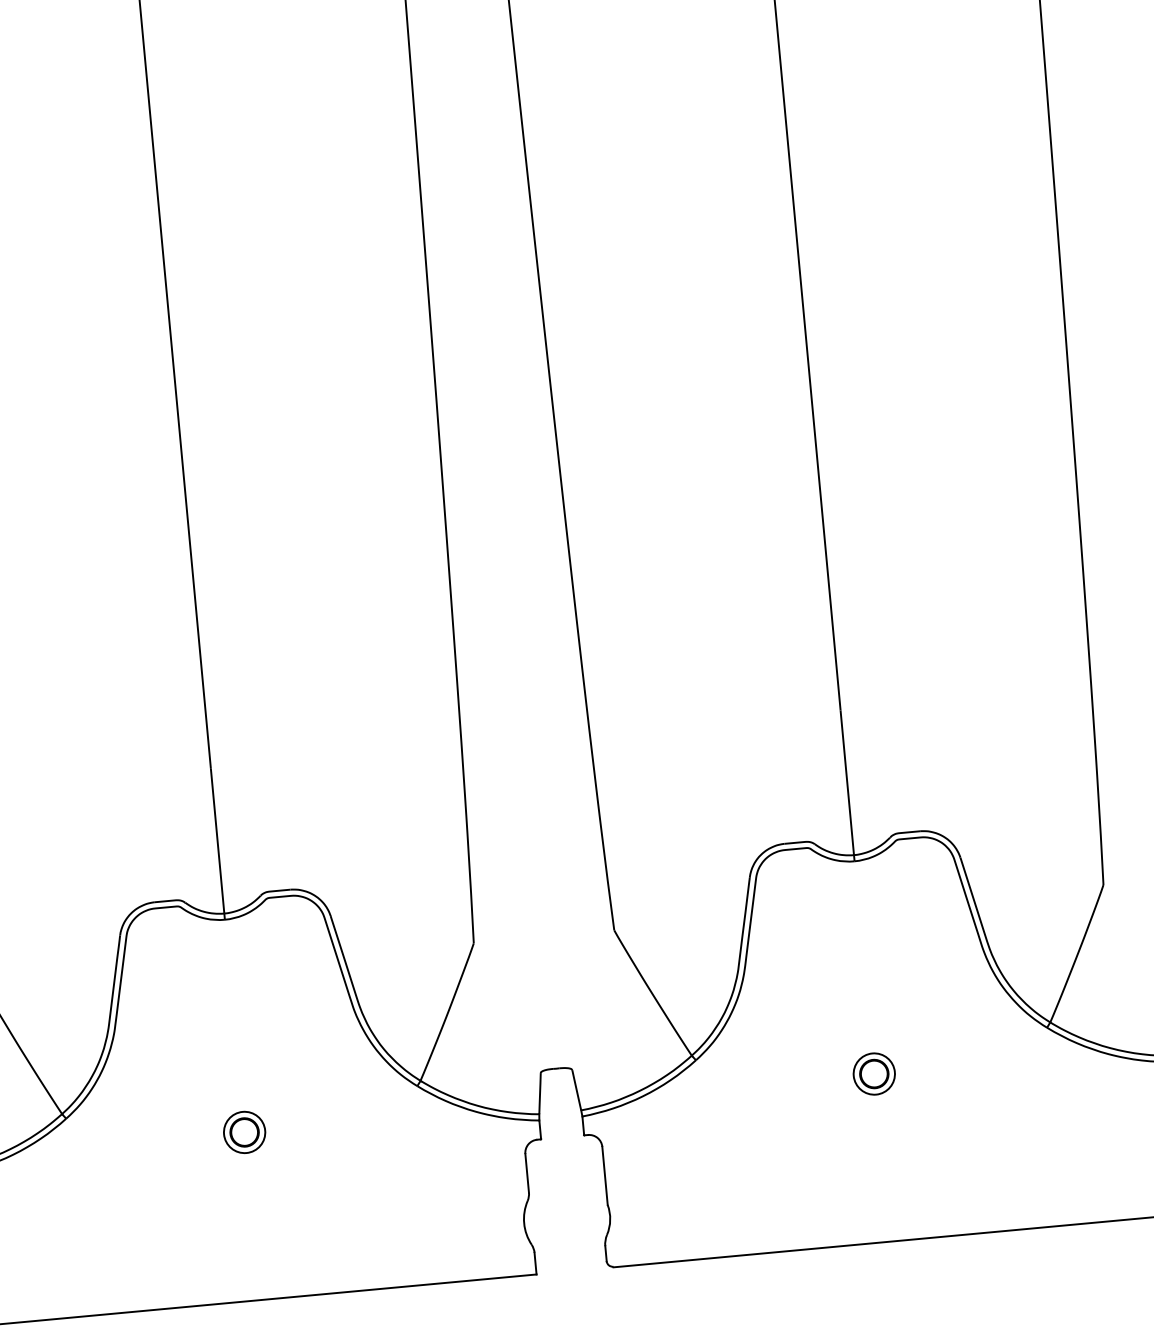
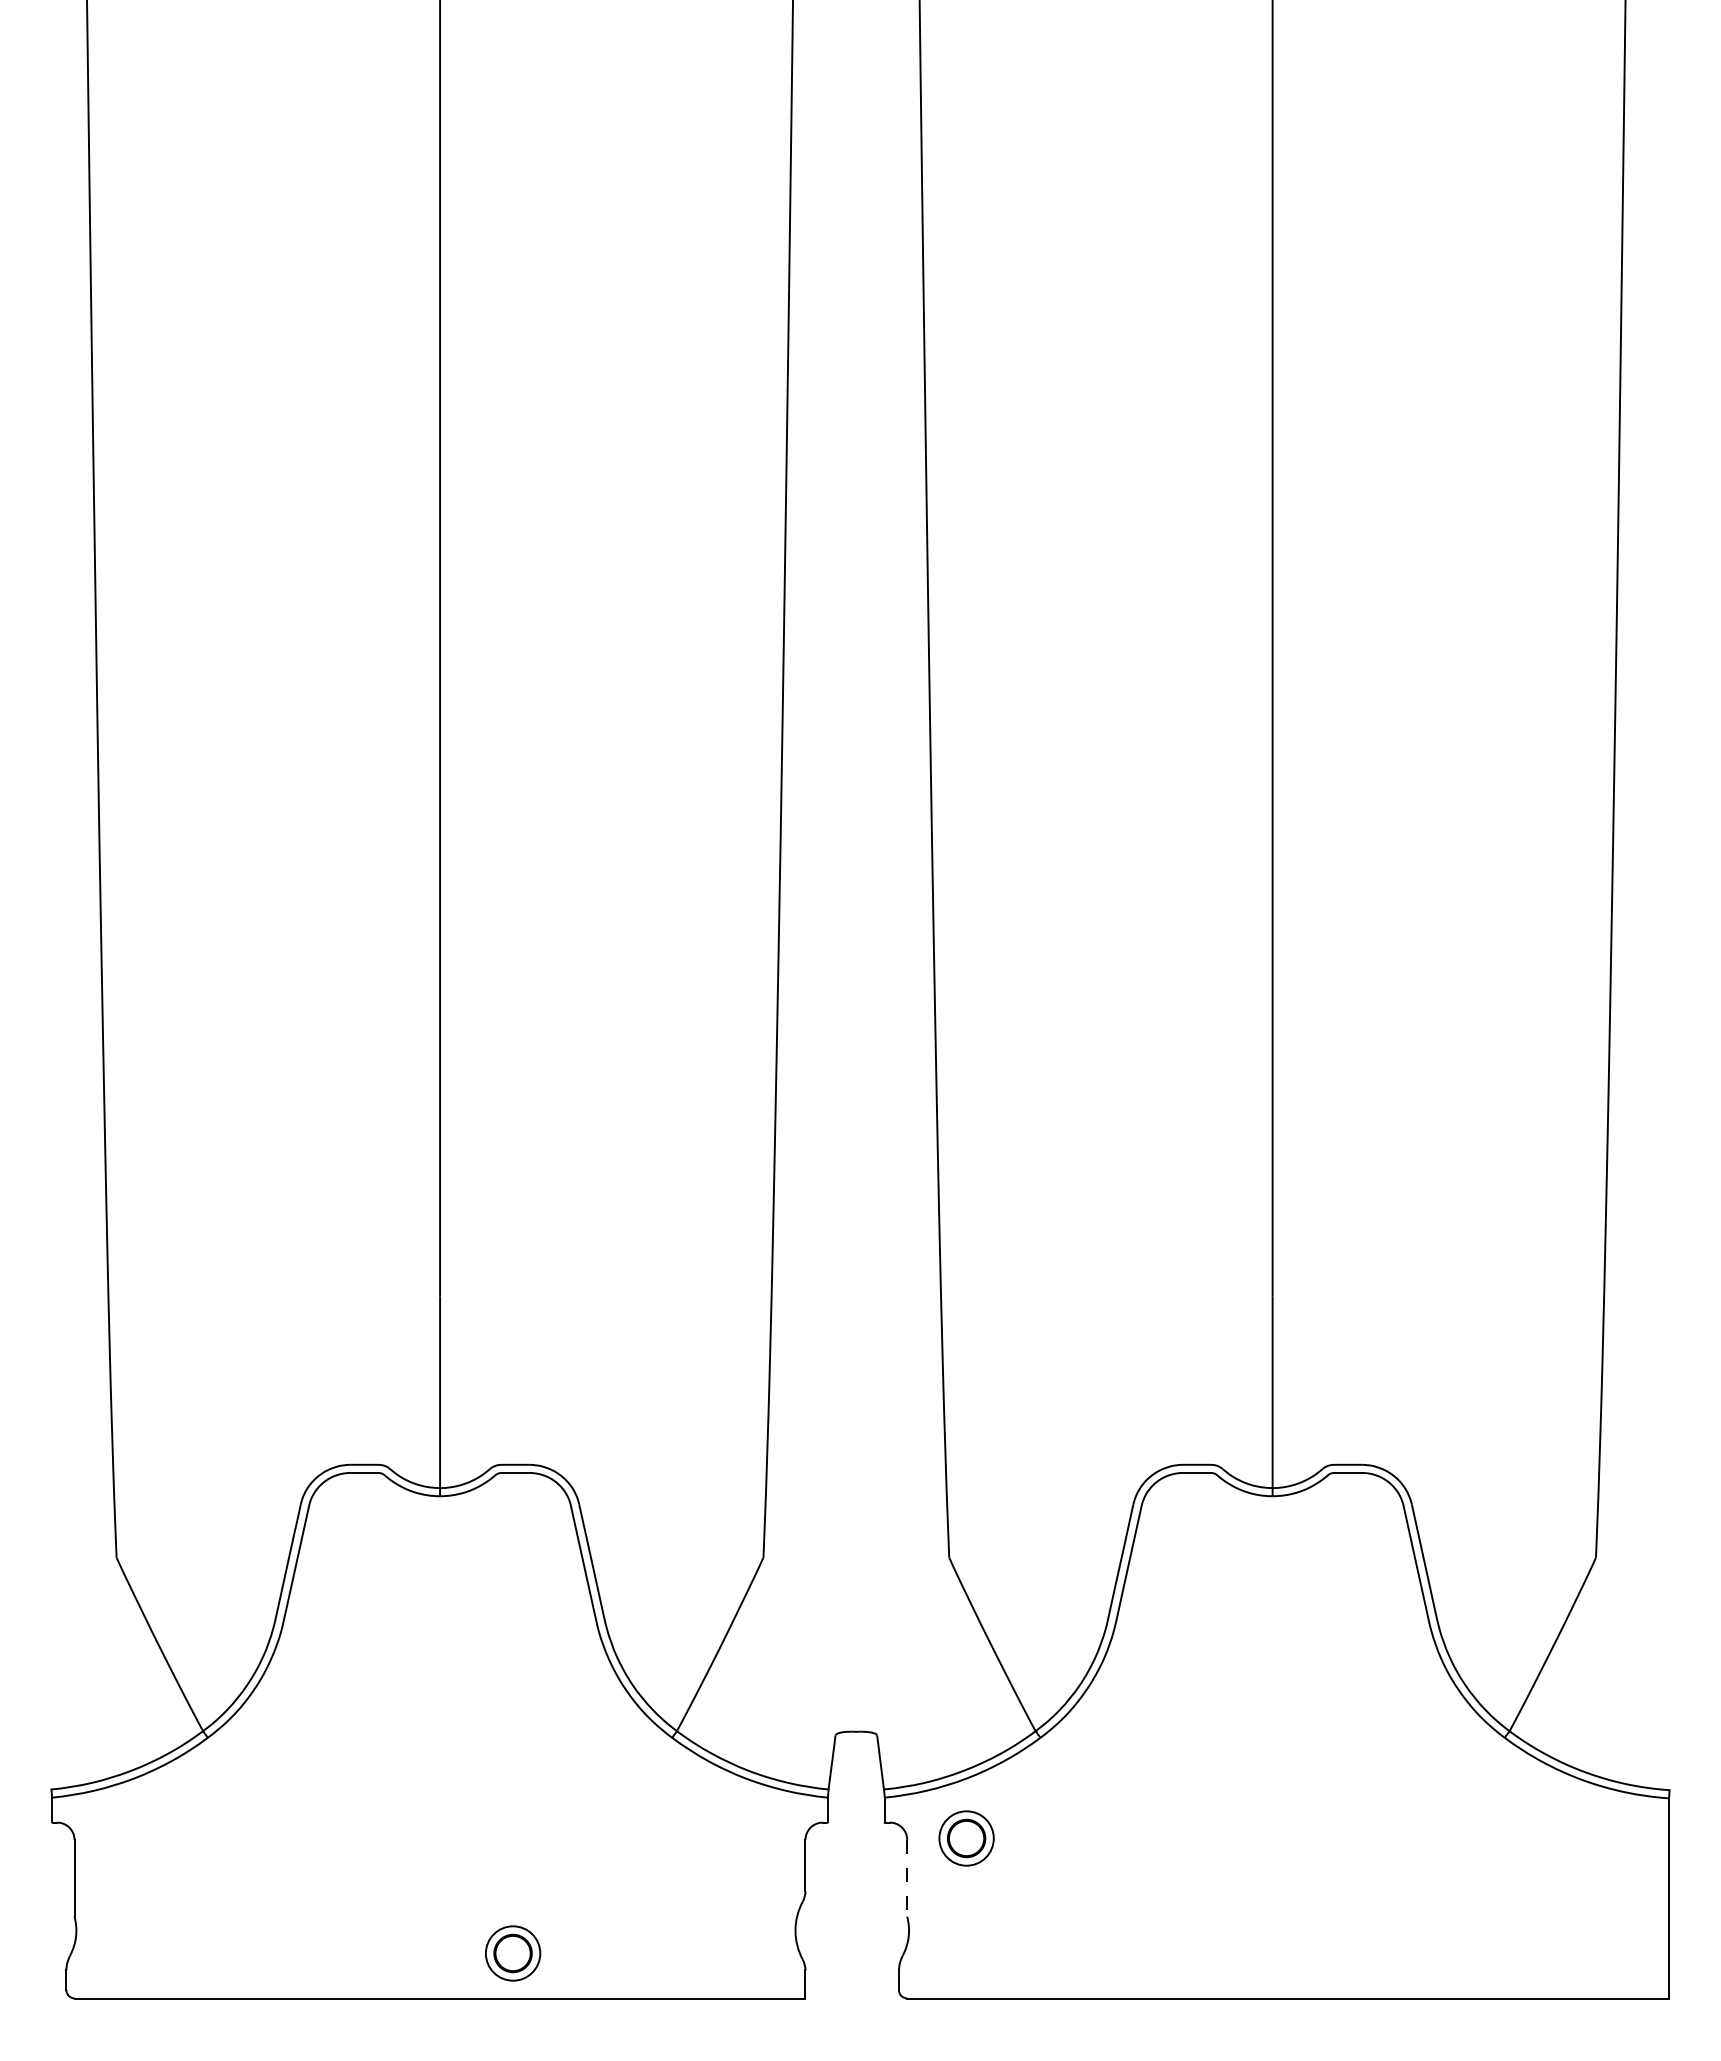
part: (874, 1074) -> (966, 1838), moved
part: (244, 1132) -> (513, 1953), moved
line: (605, 1176) -> (907, 1878), solid -> dashed

